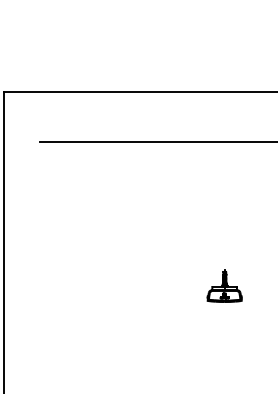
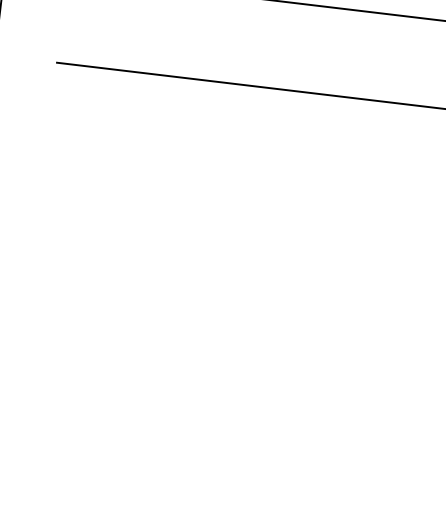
part: (224, 285) -> (347, 350), removed

